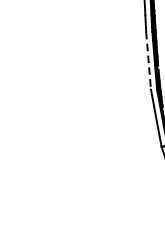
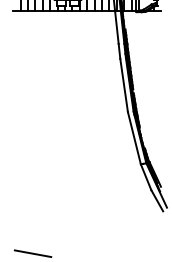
line: (148, 60) -> (124, 85), dashed -> solid
line: (39, 235) -> (32, 253), added

